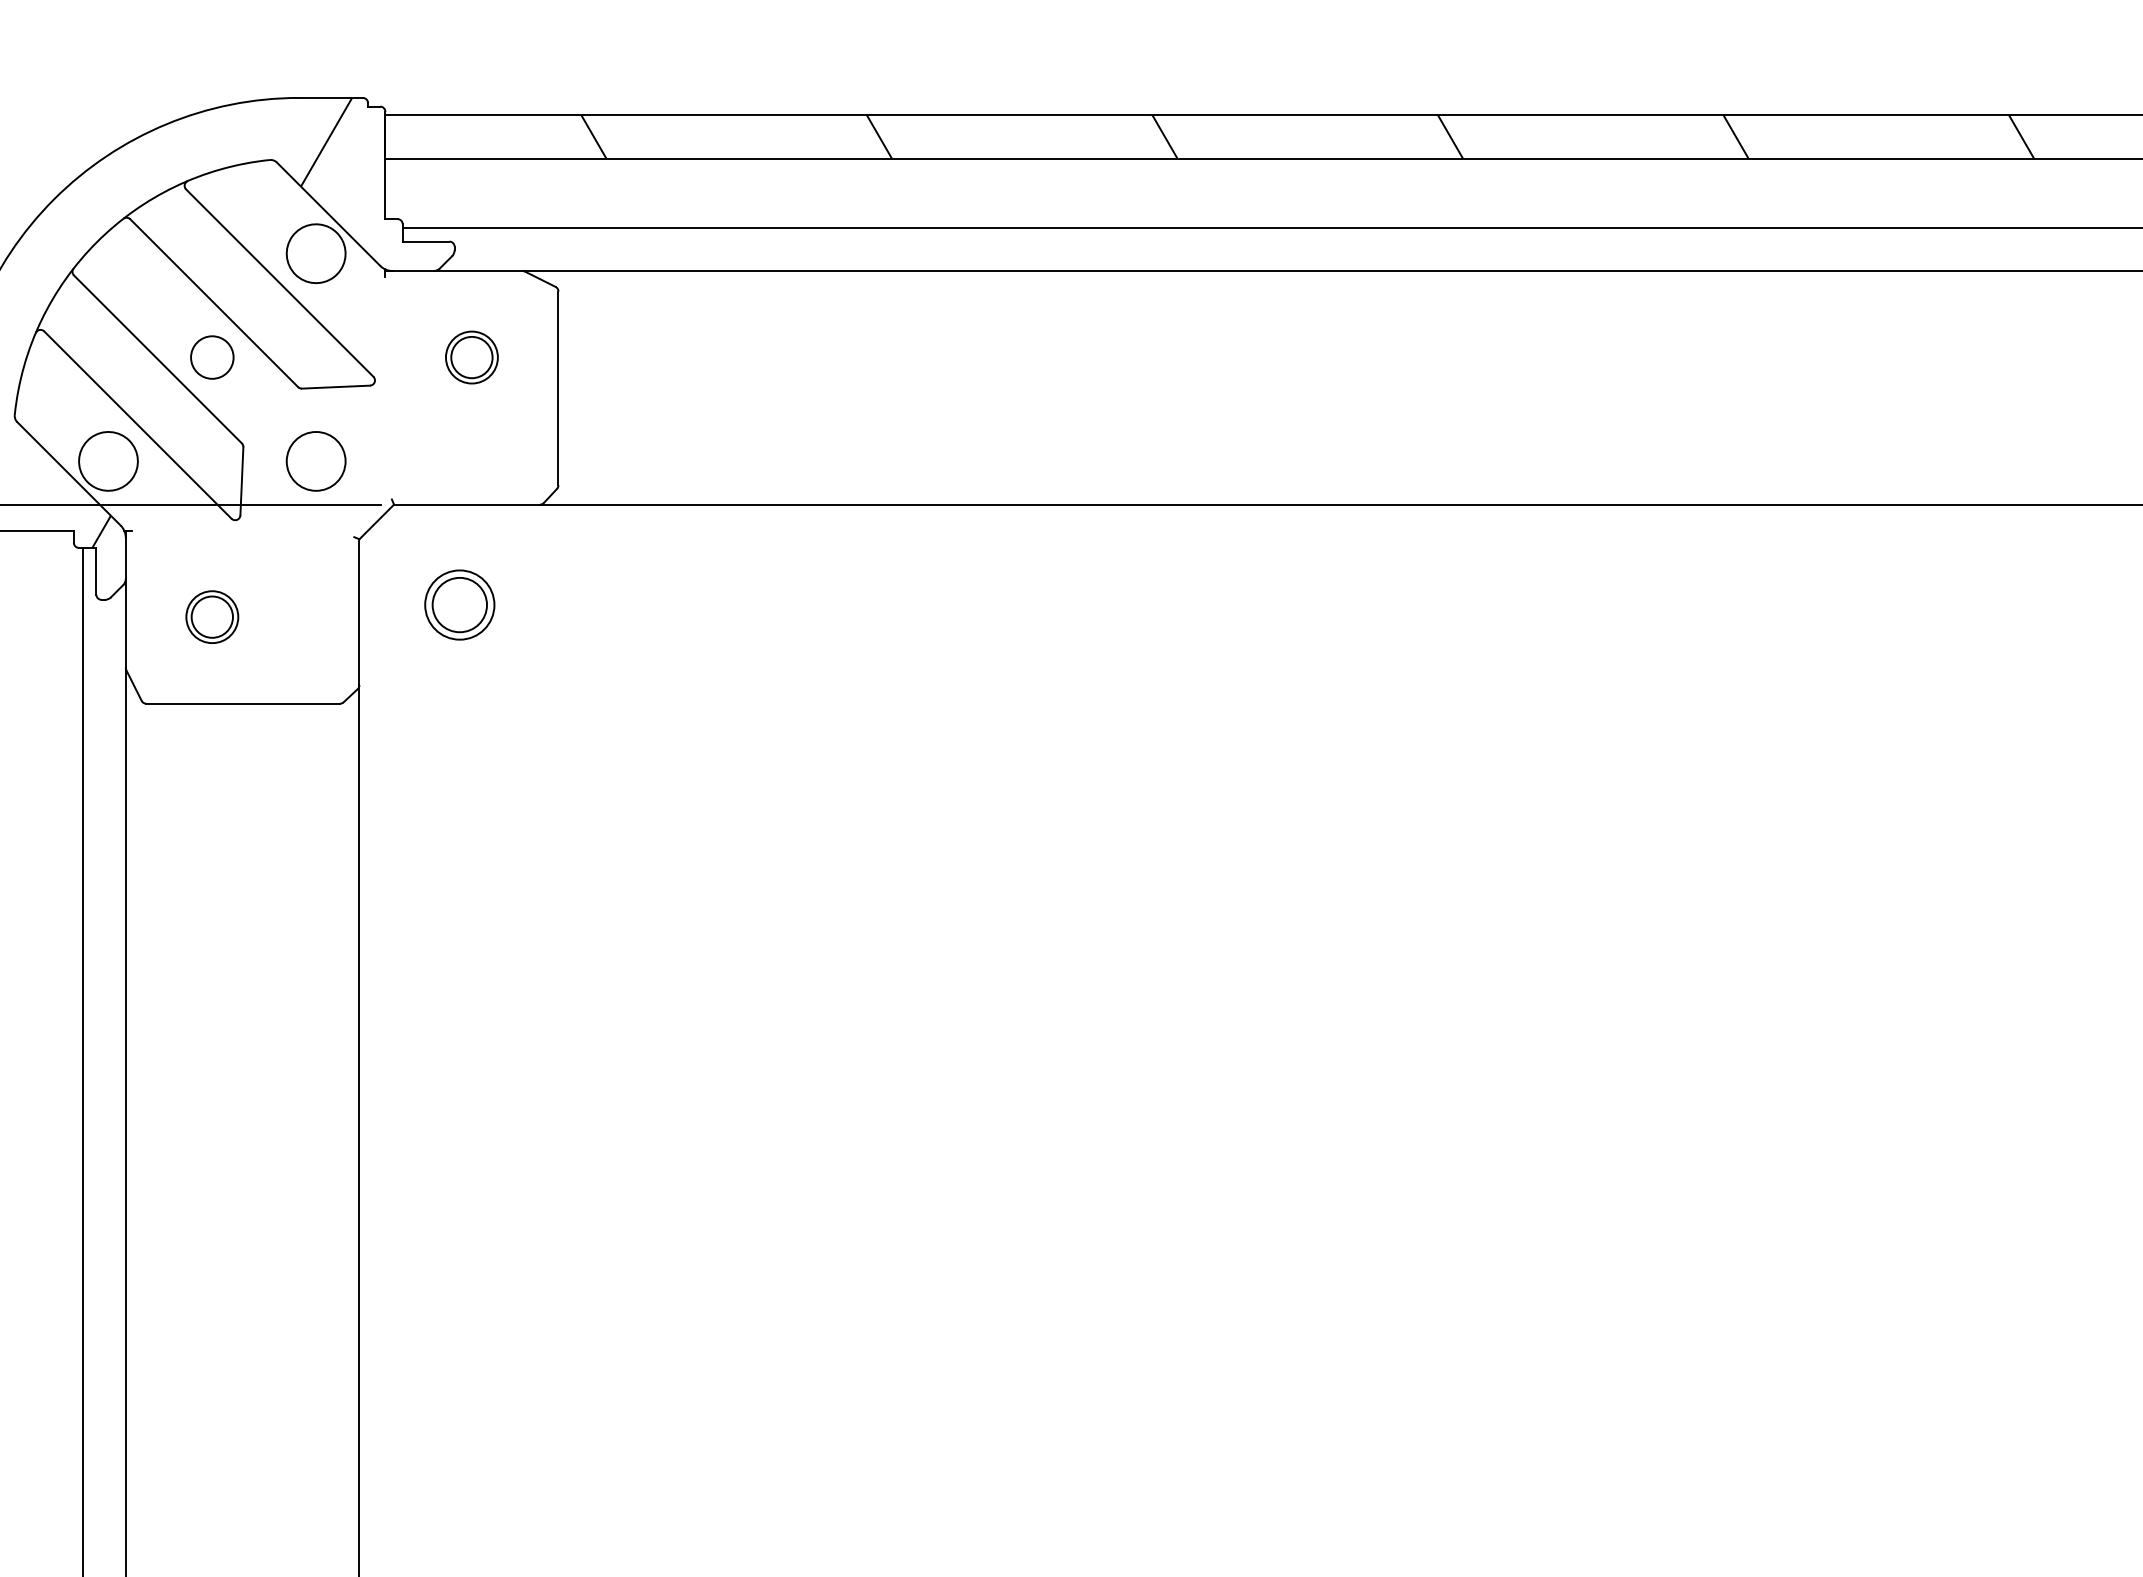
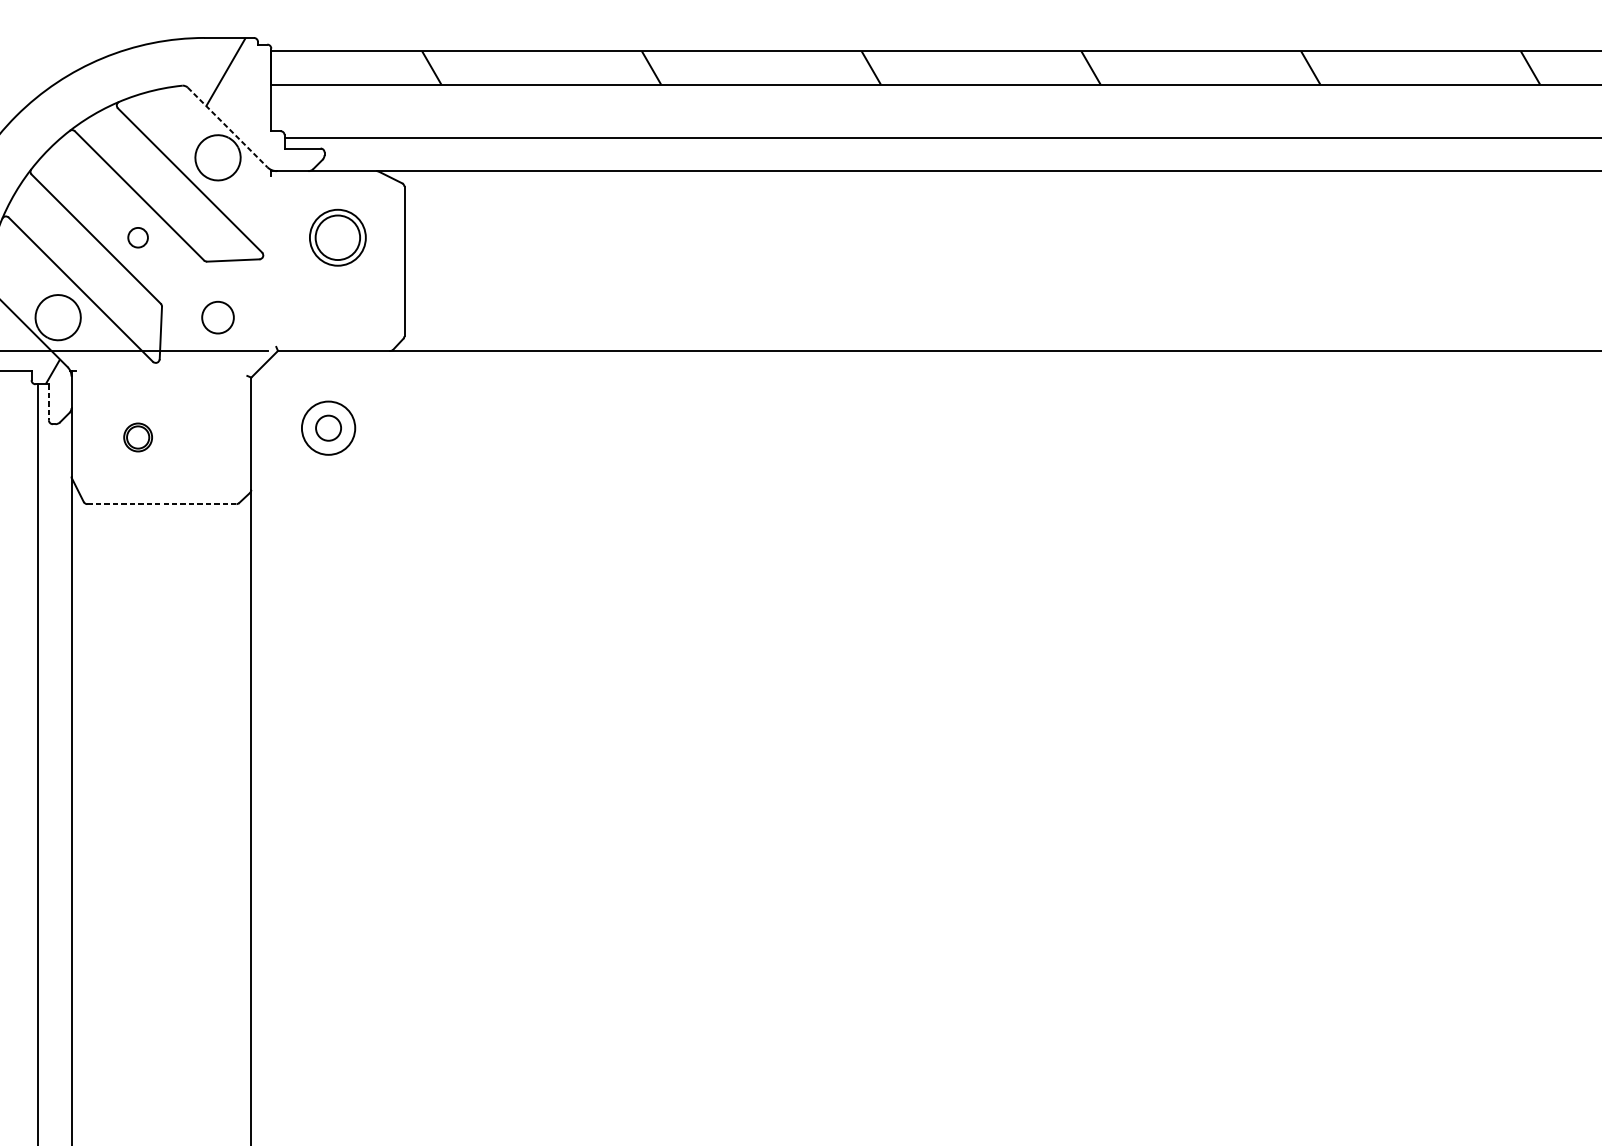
line: (328, 214) -> (227, 127), solid -> dashed
circle: (212, 357) -> (138, 237), size x0.6
part: (471, 357) -> (337, 237), size x1.4
circle: (315, 460) -> (217, 316), size x0.7
line: (96, 571) -> (48, 402), solid -> dashed
circle: (459, 604) -> (328, 427), size x0.6
part: (212, 616) -> (138, 437), size x0.7
line: (243, 703) -> (162, 503), solid -> dashed

